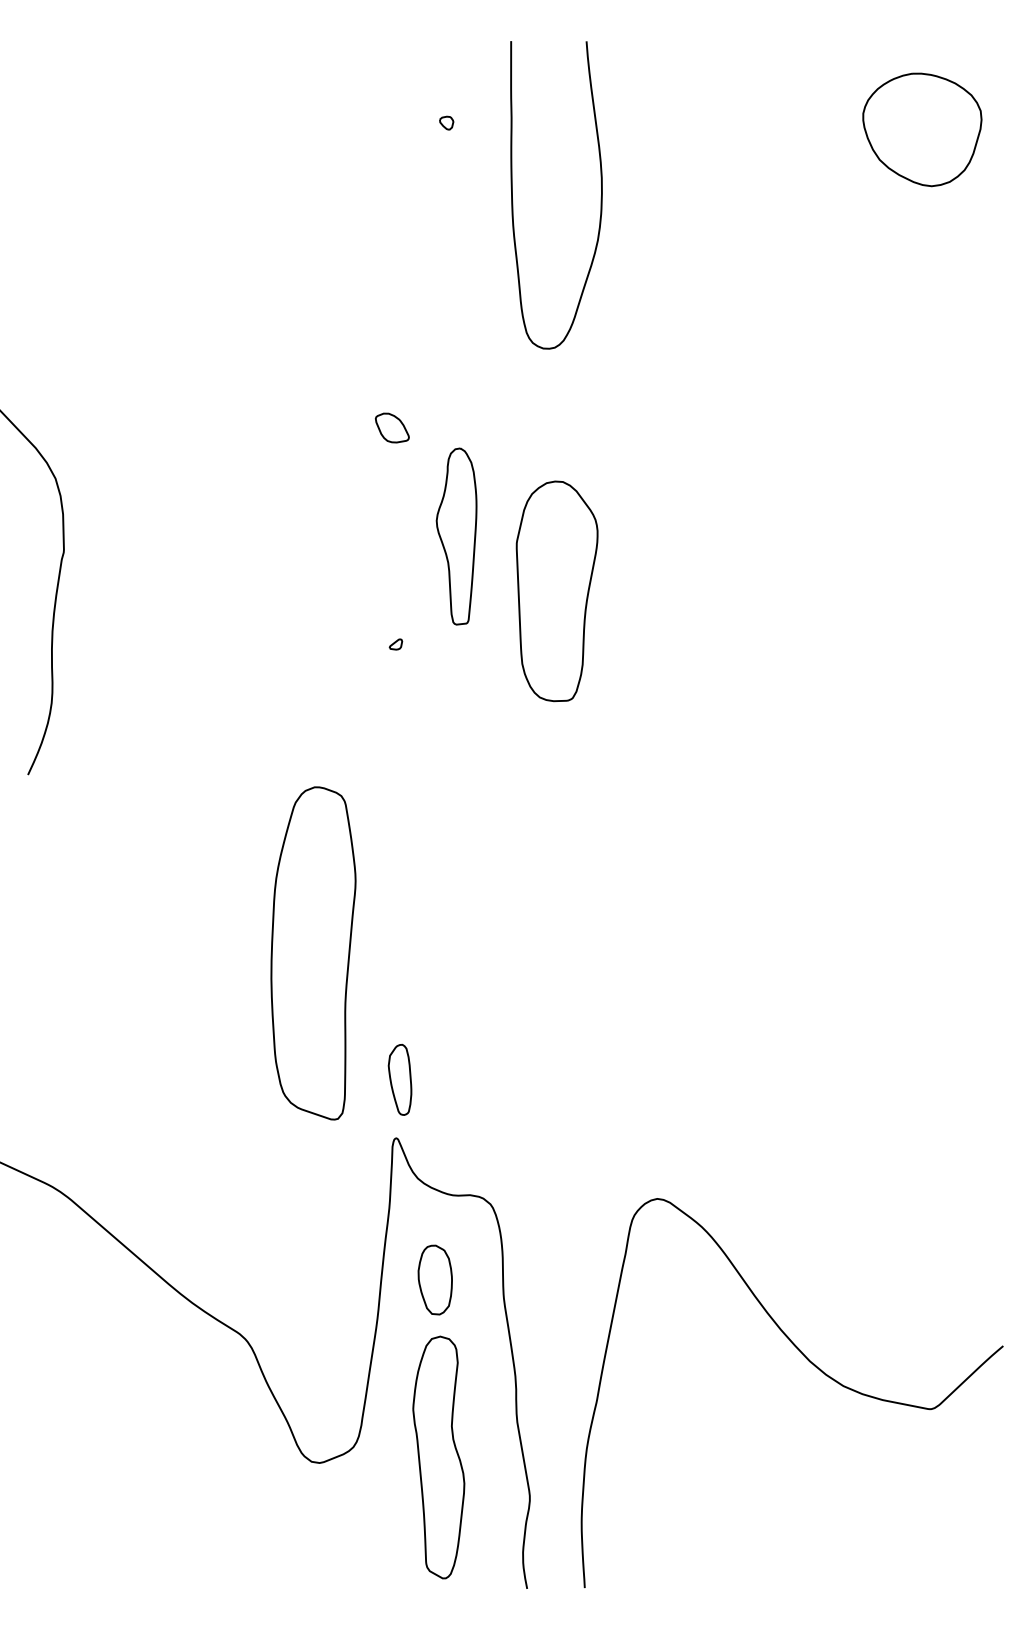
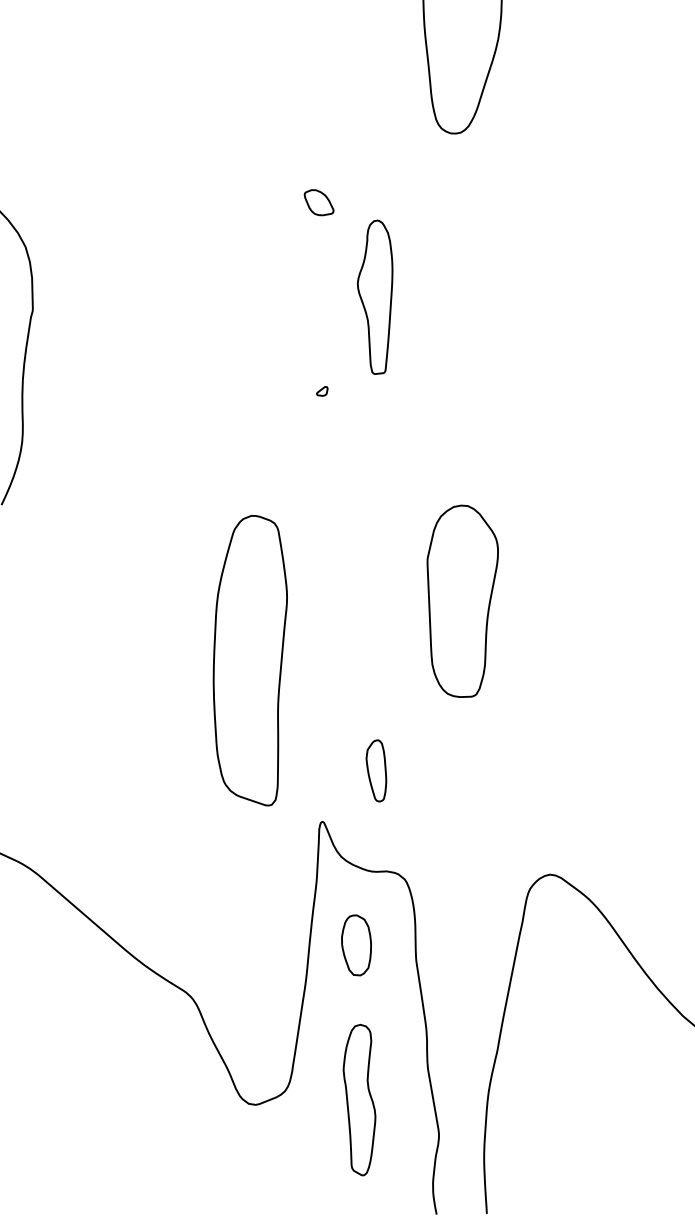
part: (556, 591) -> (462, 601), moved
part: (399, 1079) -> (375, 770), moved
part: (438, 1457) -> (359, 1100), size x0.71

